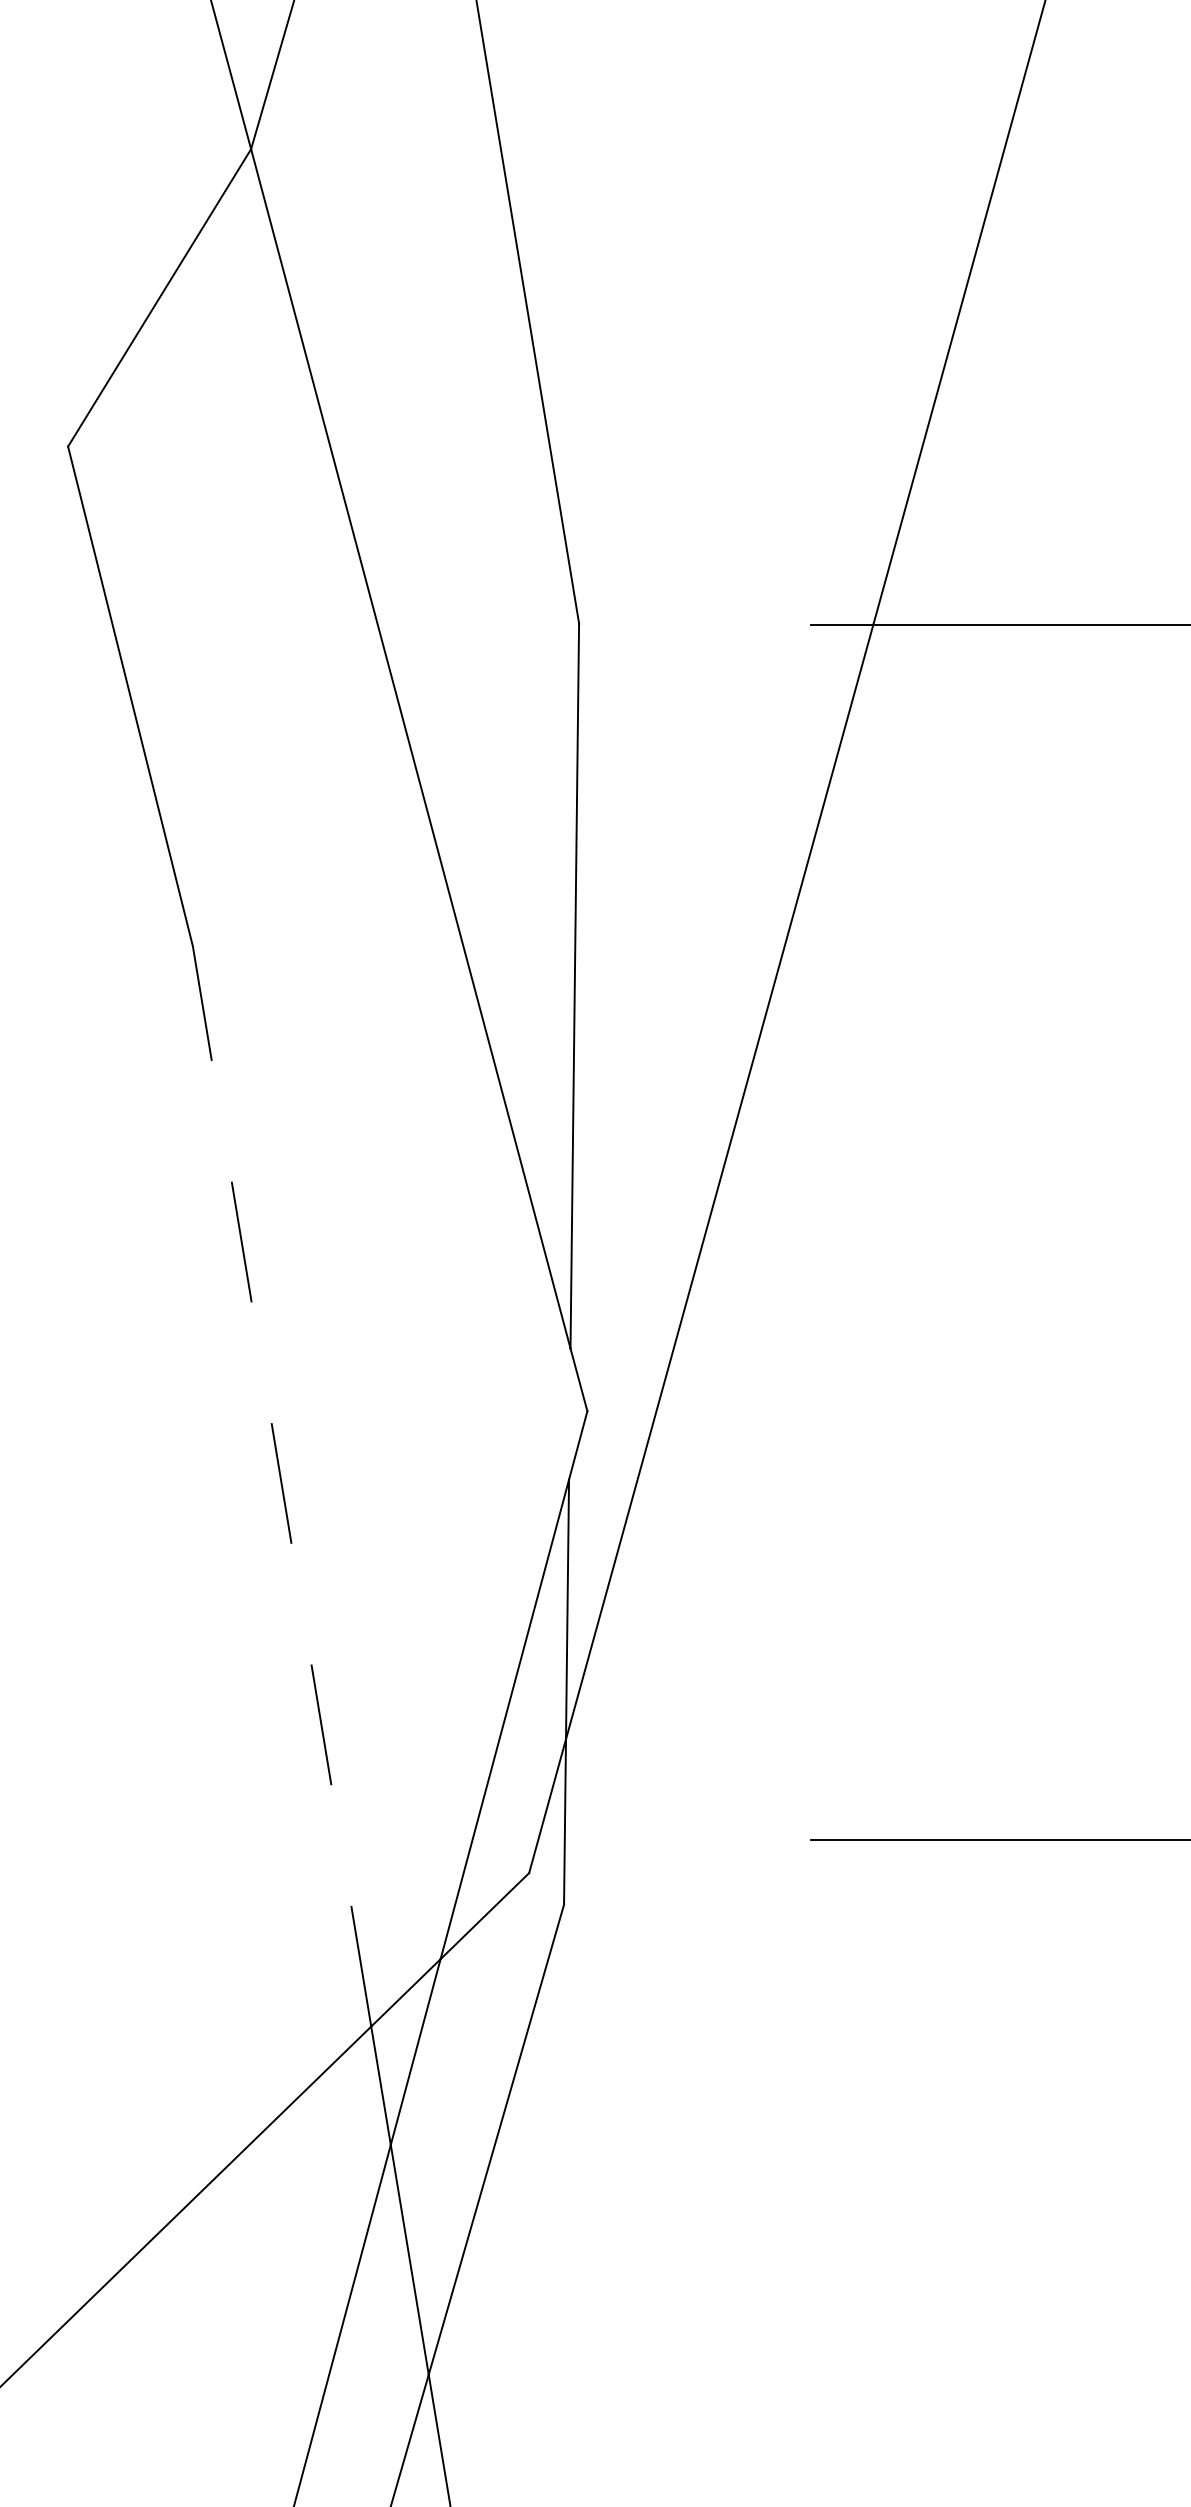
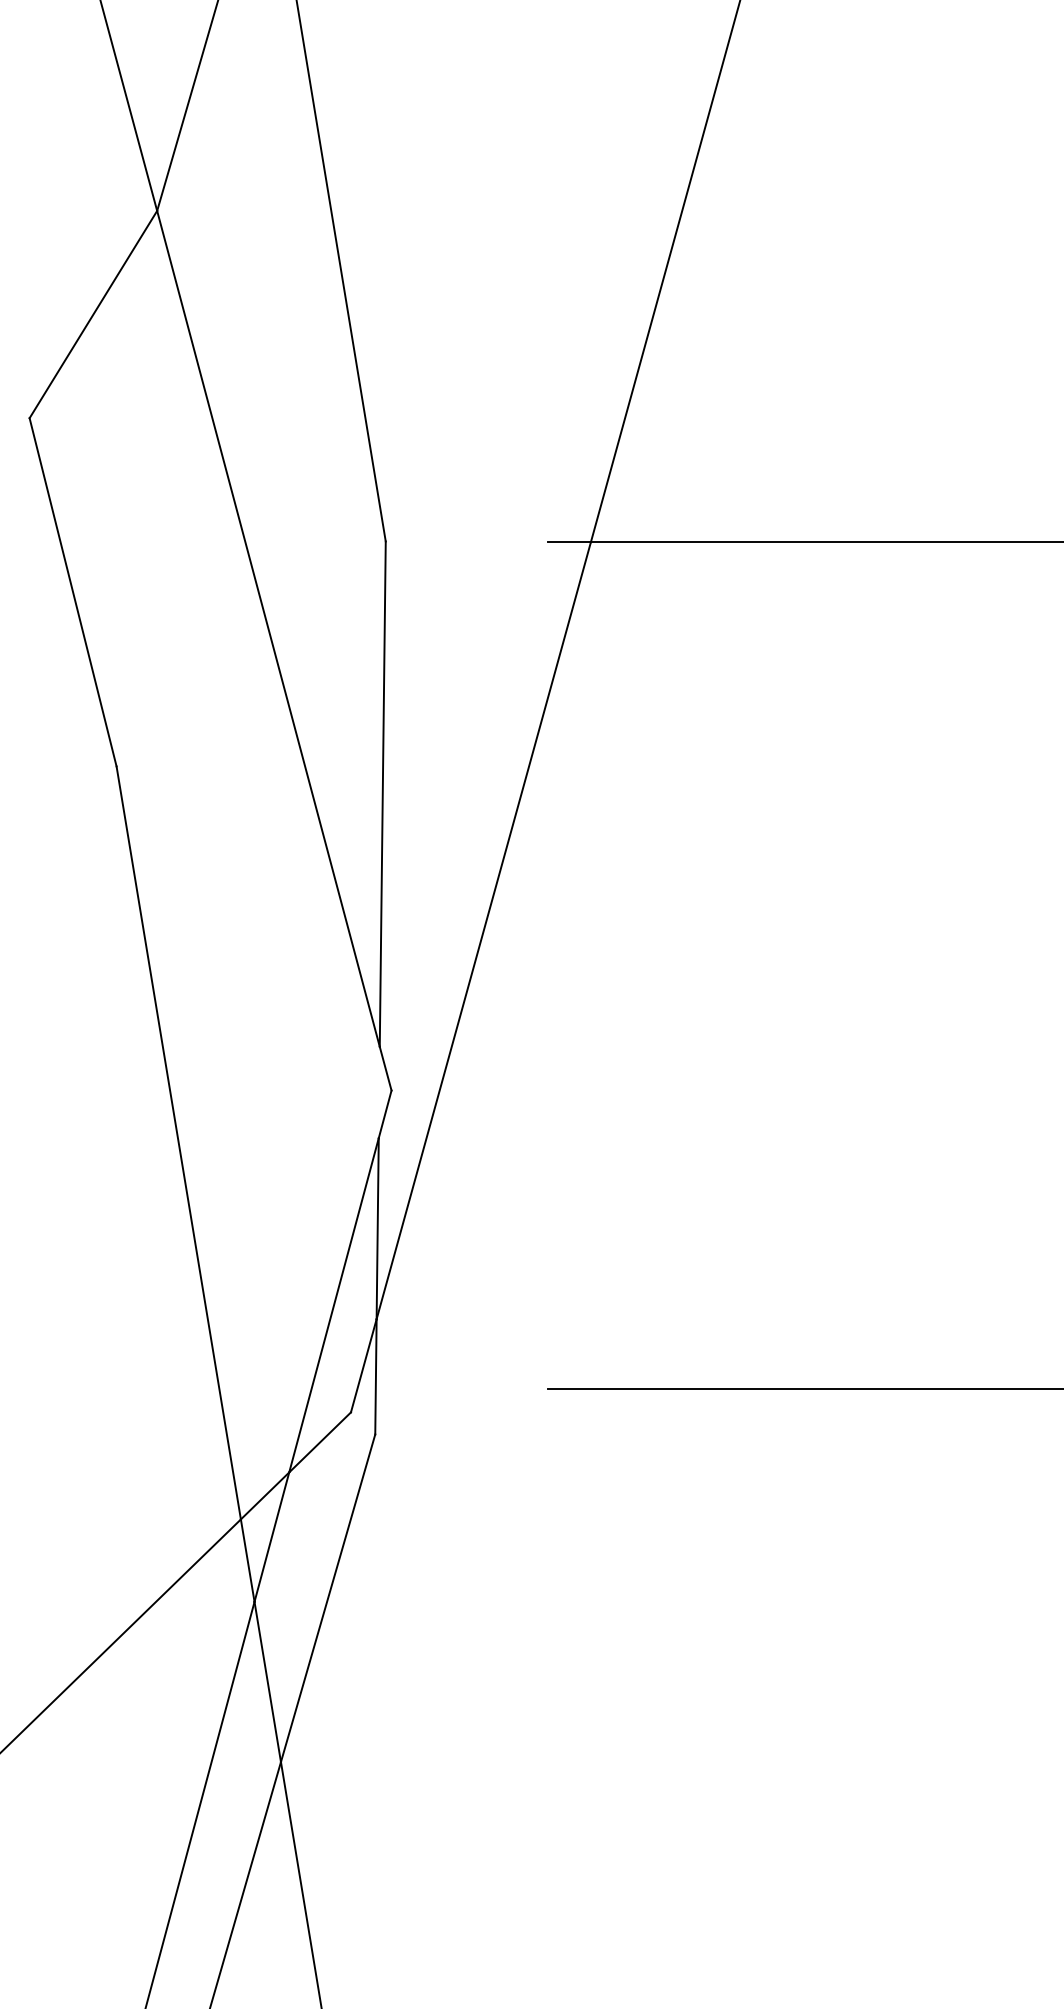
line: (281, 1485) -> (178, 1142), dashed -> solid

